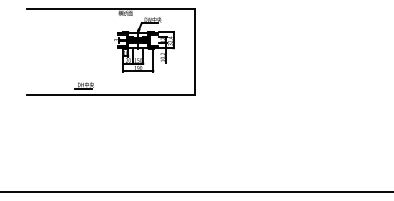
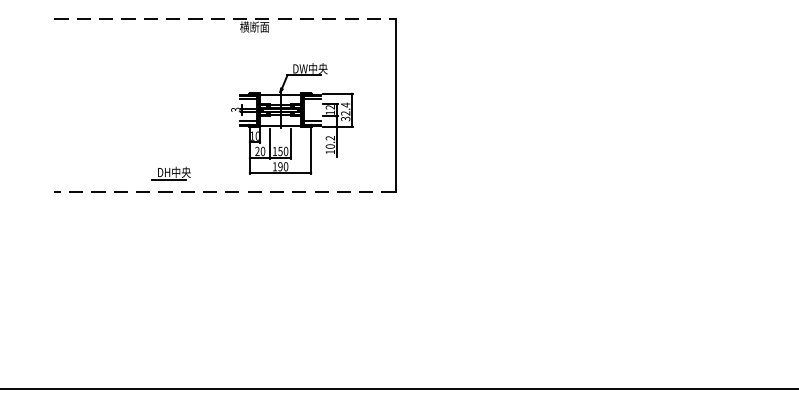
line: (111, 9) -> (226, 19), solid -> dashed
part: (144, 44) -> (292, 118), moved
line: (110, 94) -> (224, 191), solid -> dashed

